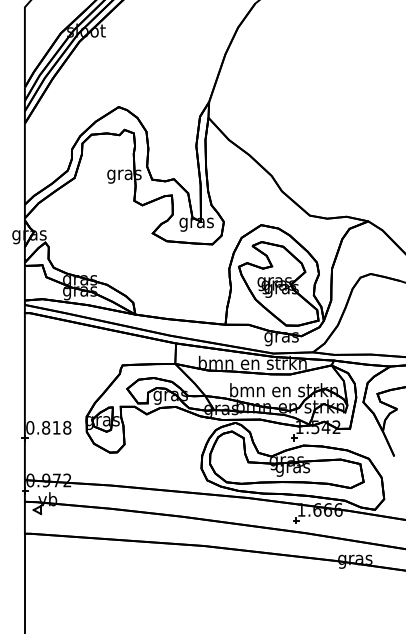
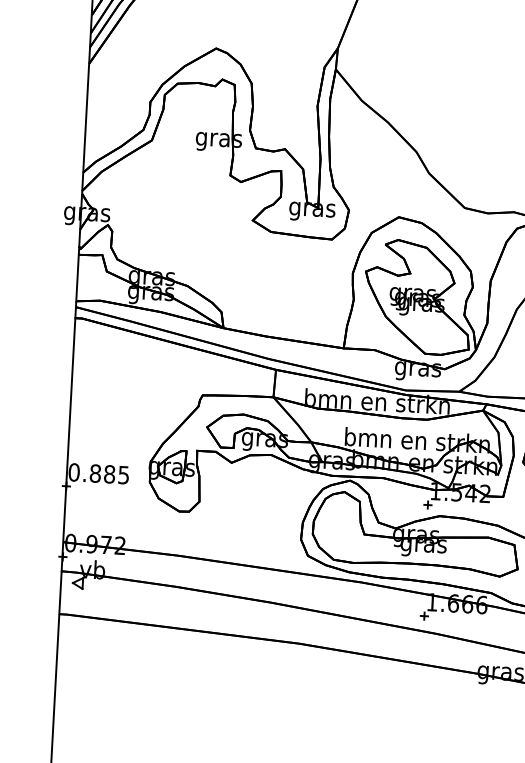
text: (61, 427) -> (116, 474), 0.818 -> 0.885

